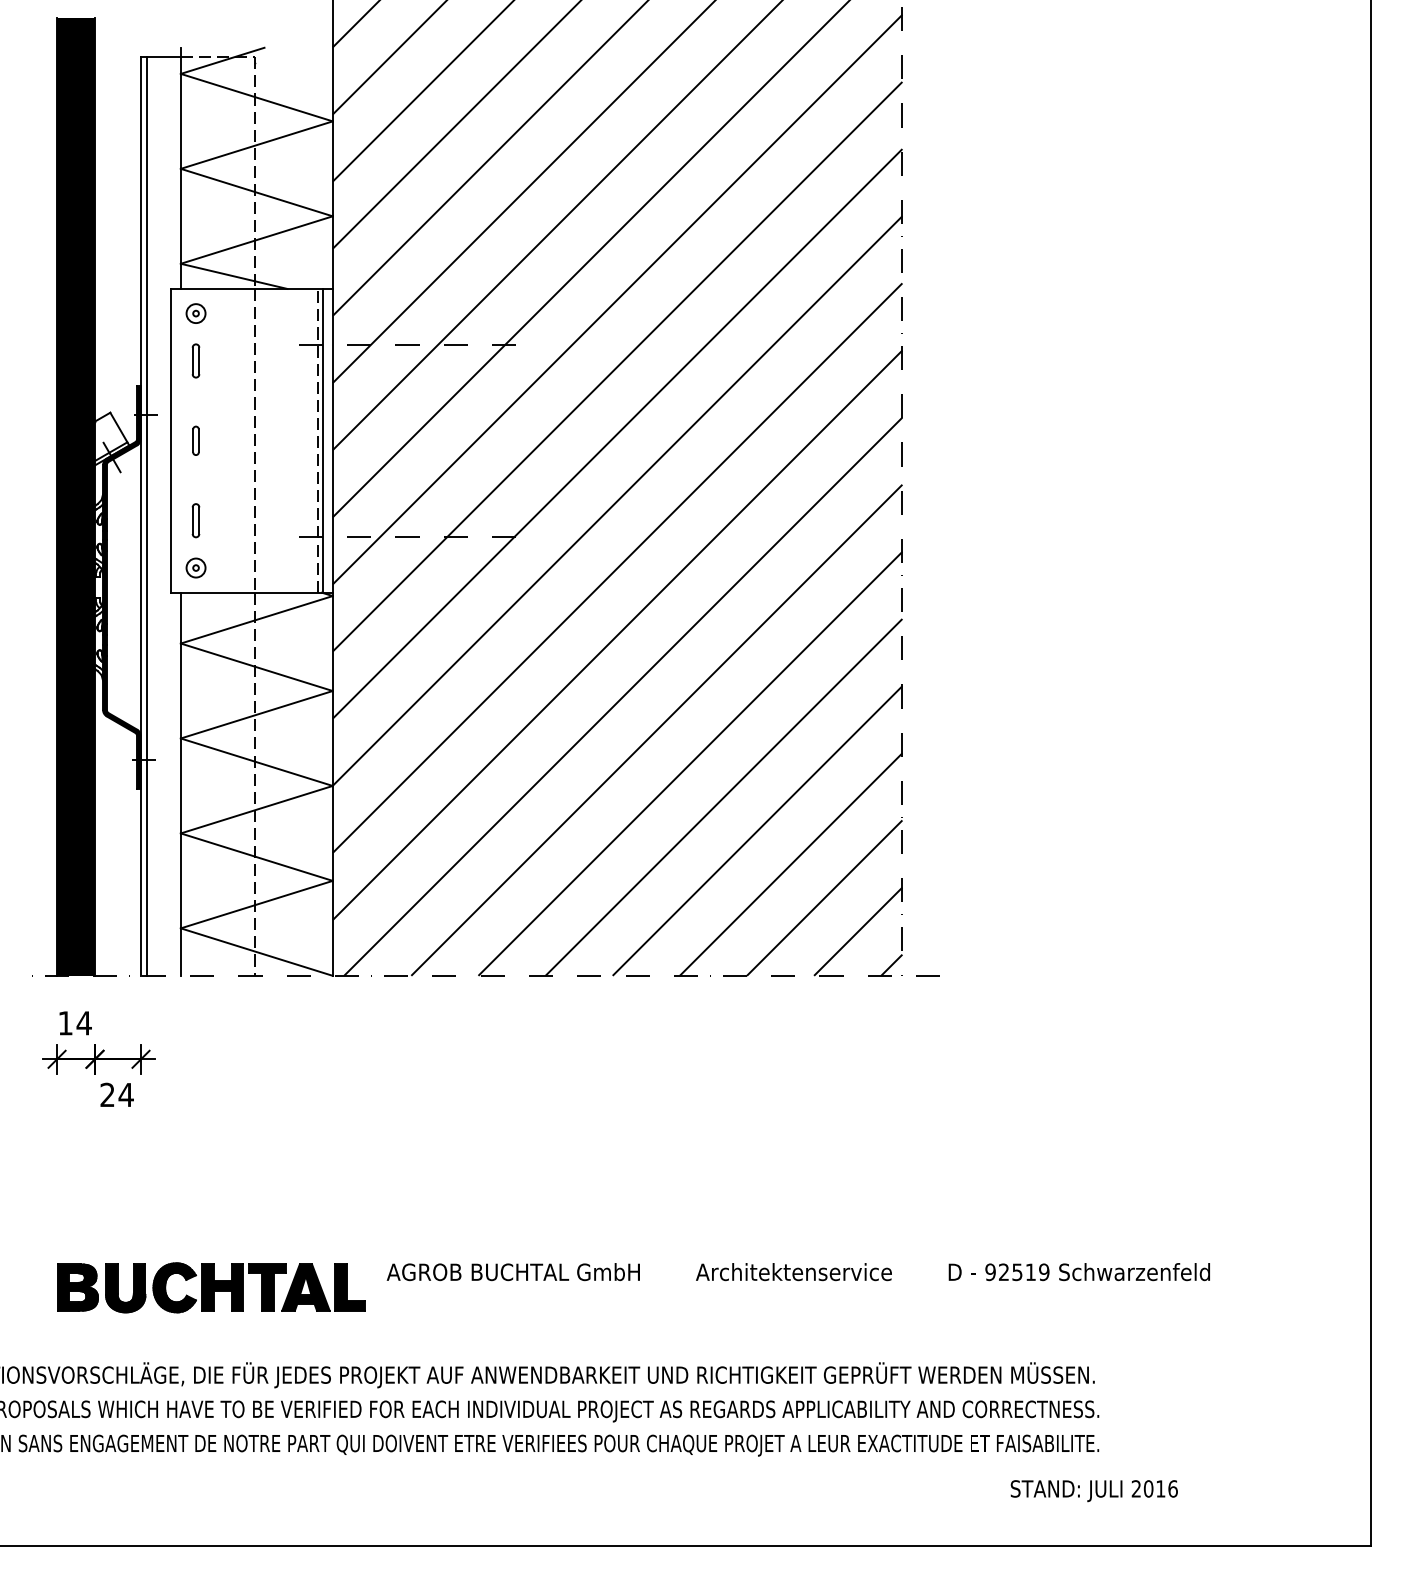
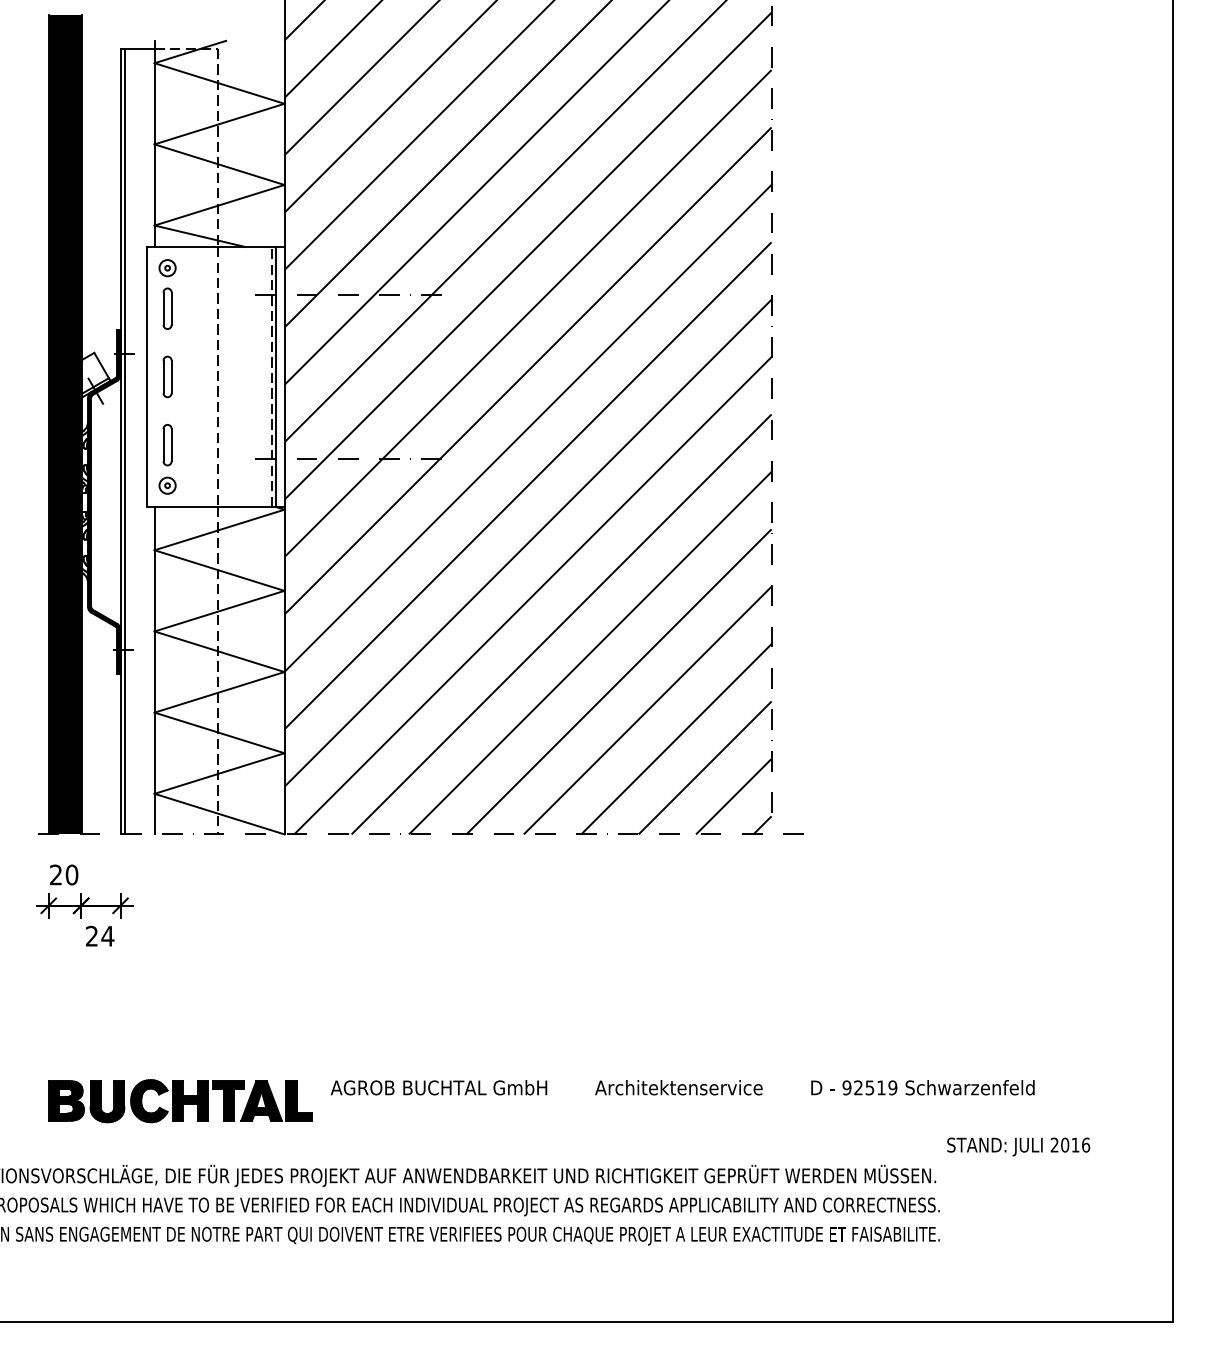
part: (195, 360) -> (167, 308), size x1.43
part: (195, 440) -> (167, 376), size x1.67
part: (195, 520) -> (167, 445), size x1.43
text: (75, 1022) -> (64, 874), 14 -> 20
text: (1094, 1490) -> (1018, 1146), moved

